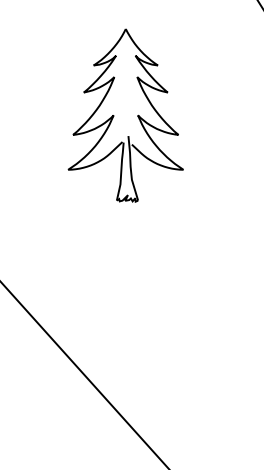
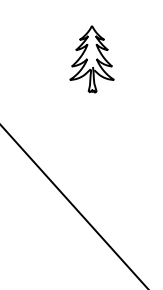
part: (124, 116) -> (91, 59), size x0.7

